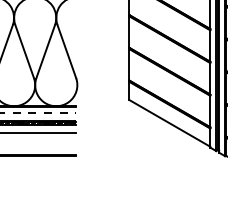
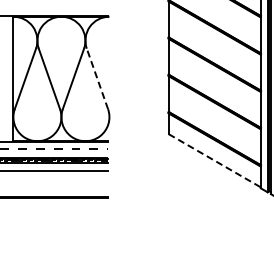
line: (66, 51) -> (97, 78), solid -> dashed
line: (170, 124) -> (215, 161), solid -> dashed

